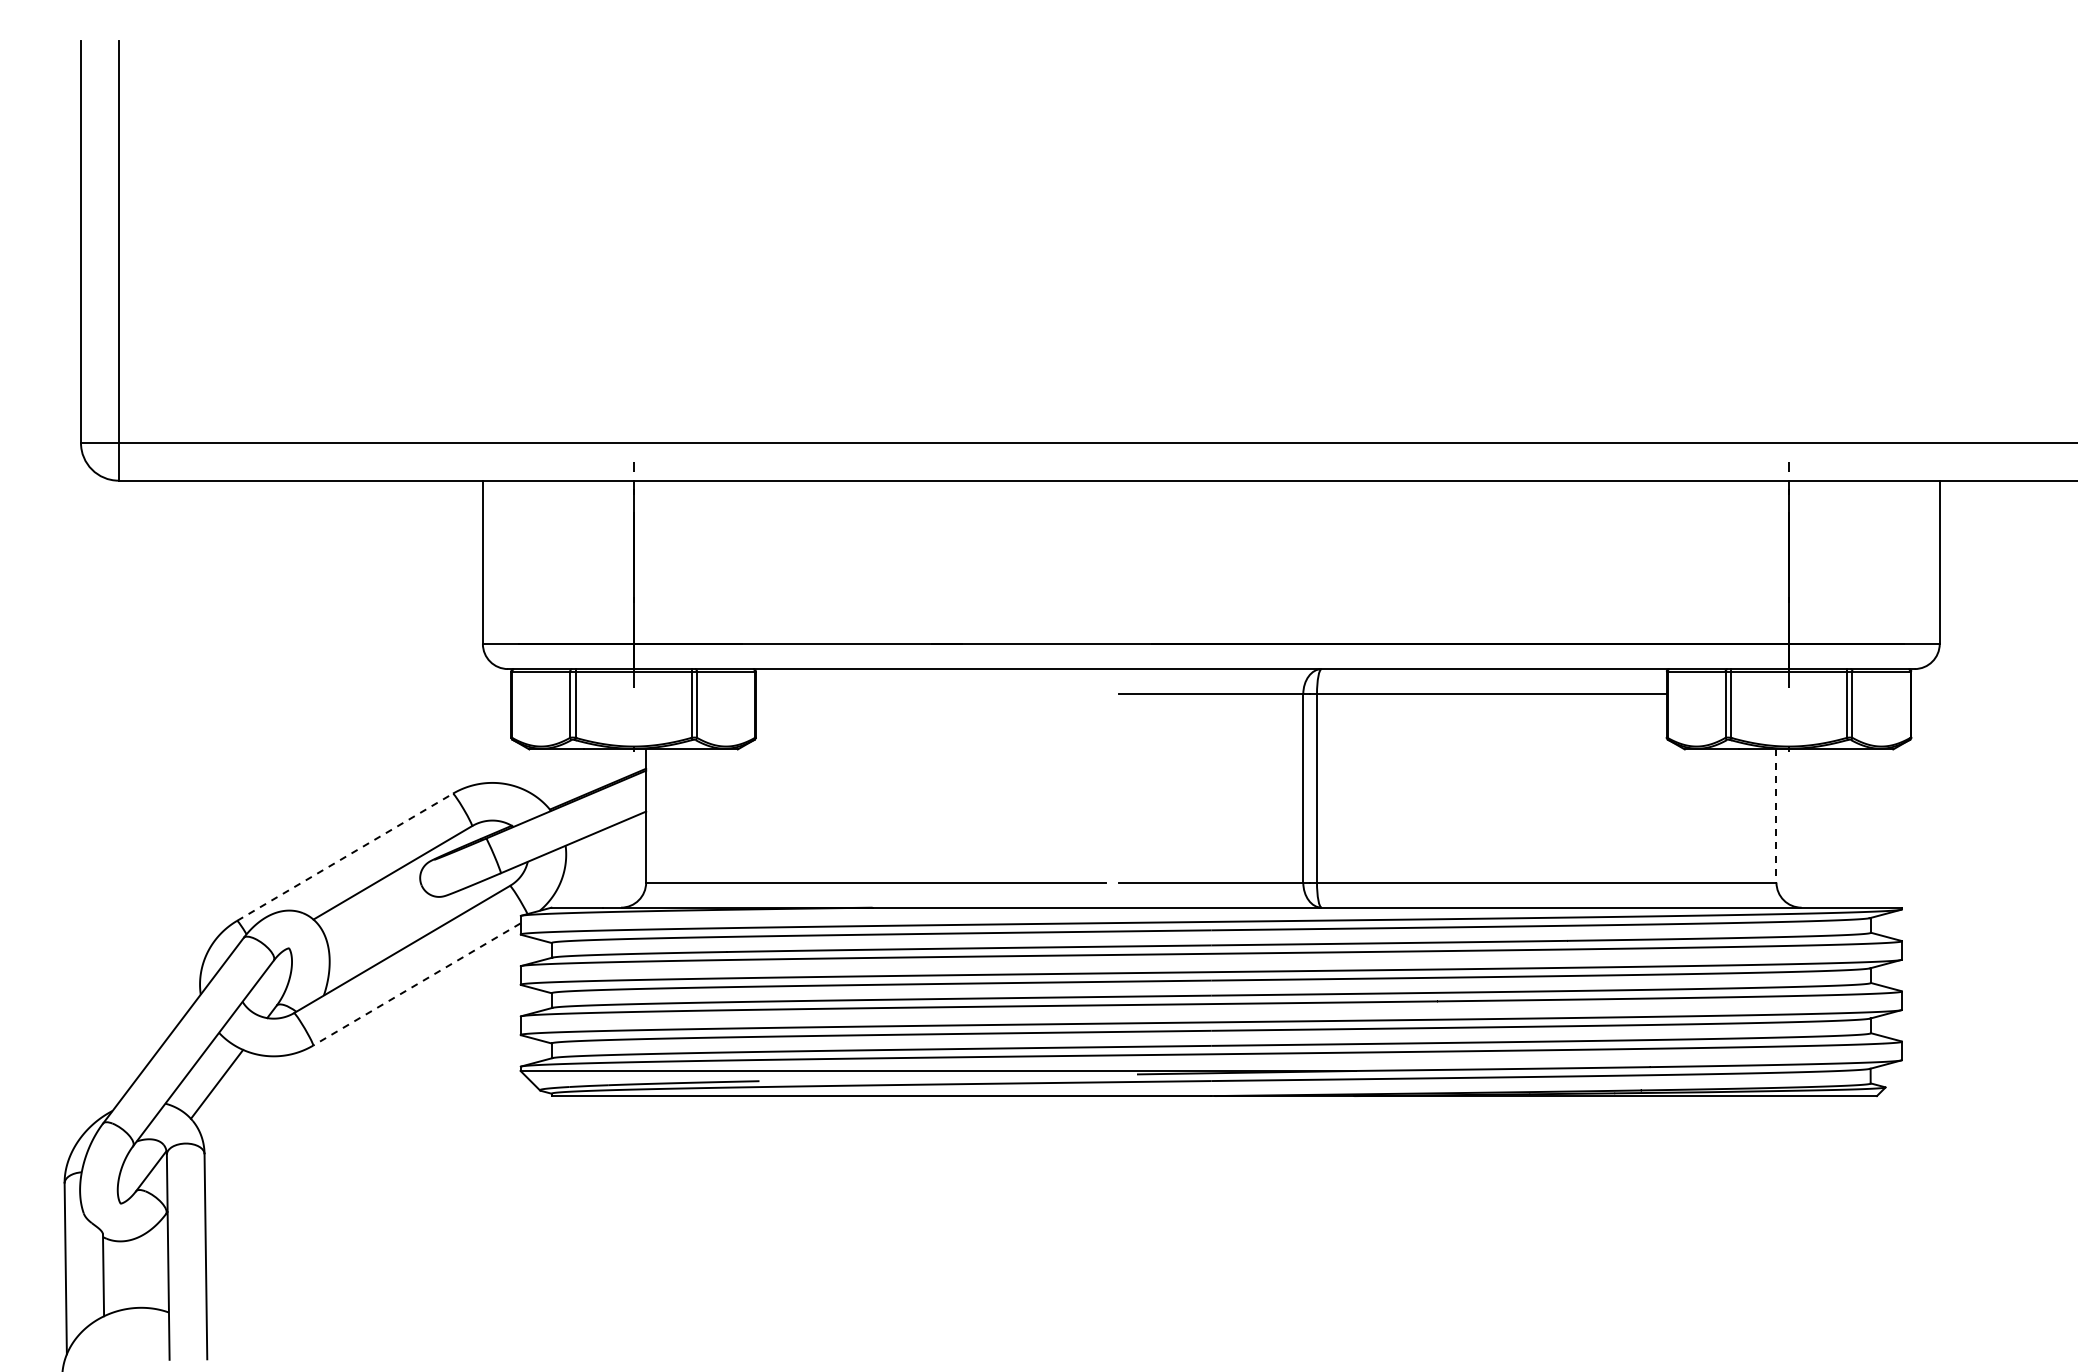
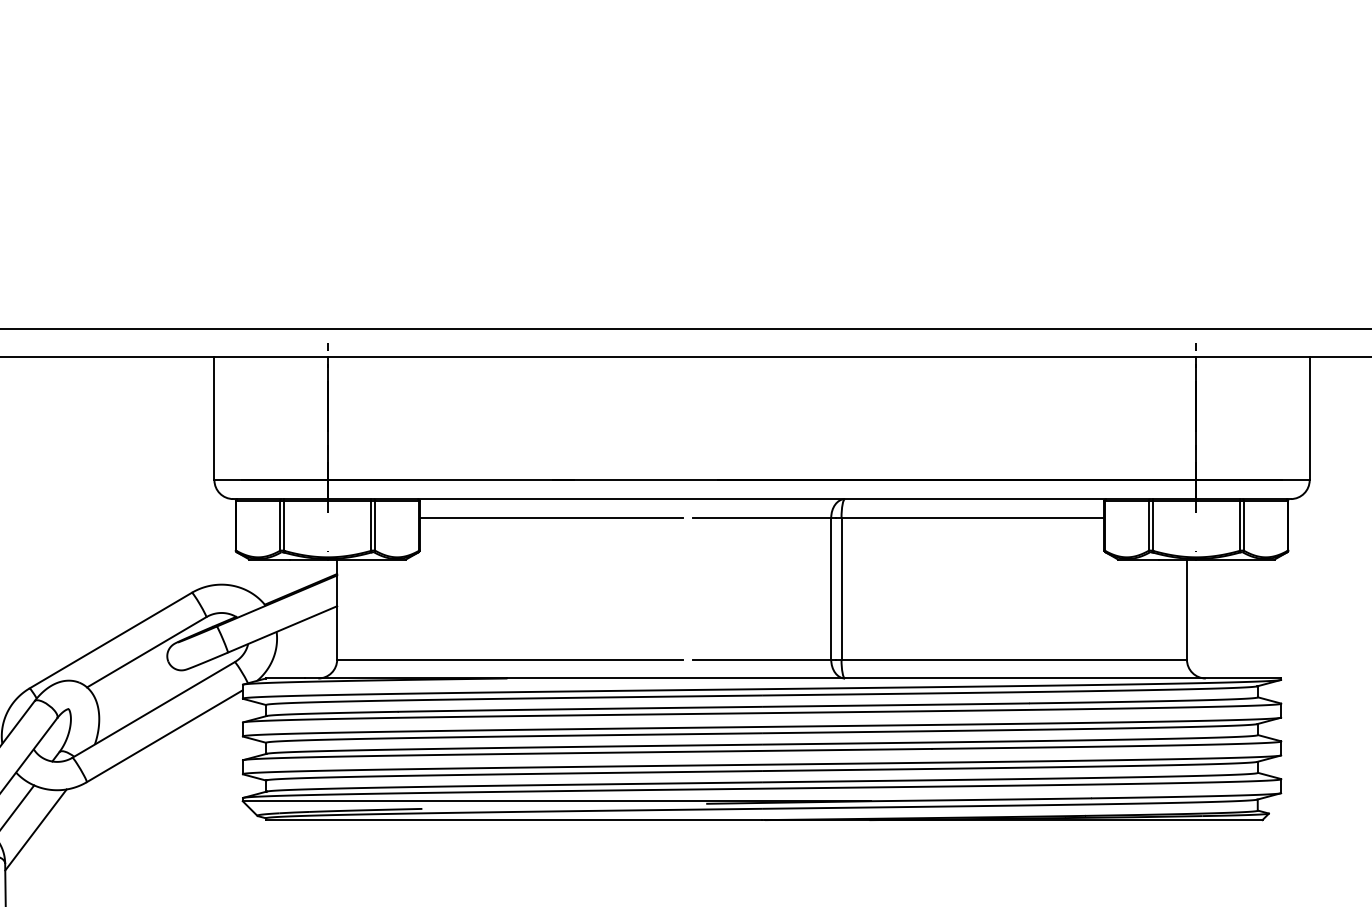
line: (930, 694) -> (550, 518), added
line: (1776, 816) -> (1186, 609), dashed -> solid
line: (345, 857) -> (111, 640), dashed -> solid
line: (416, 984) -> (164, 736), dashed -> solid
line: (245, 1109) -> (35, 830), added

